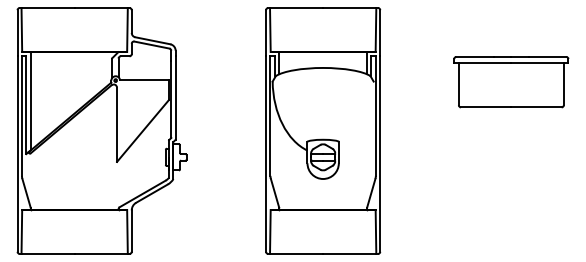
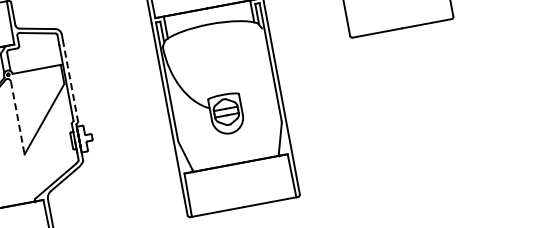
line: (175, 98) -> (70, 81), solid -> dashed
line: (117, 125) -> (18, 118), solid -> dashed

